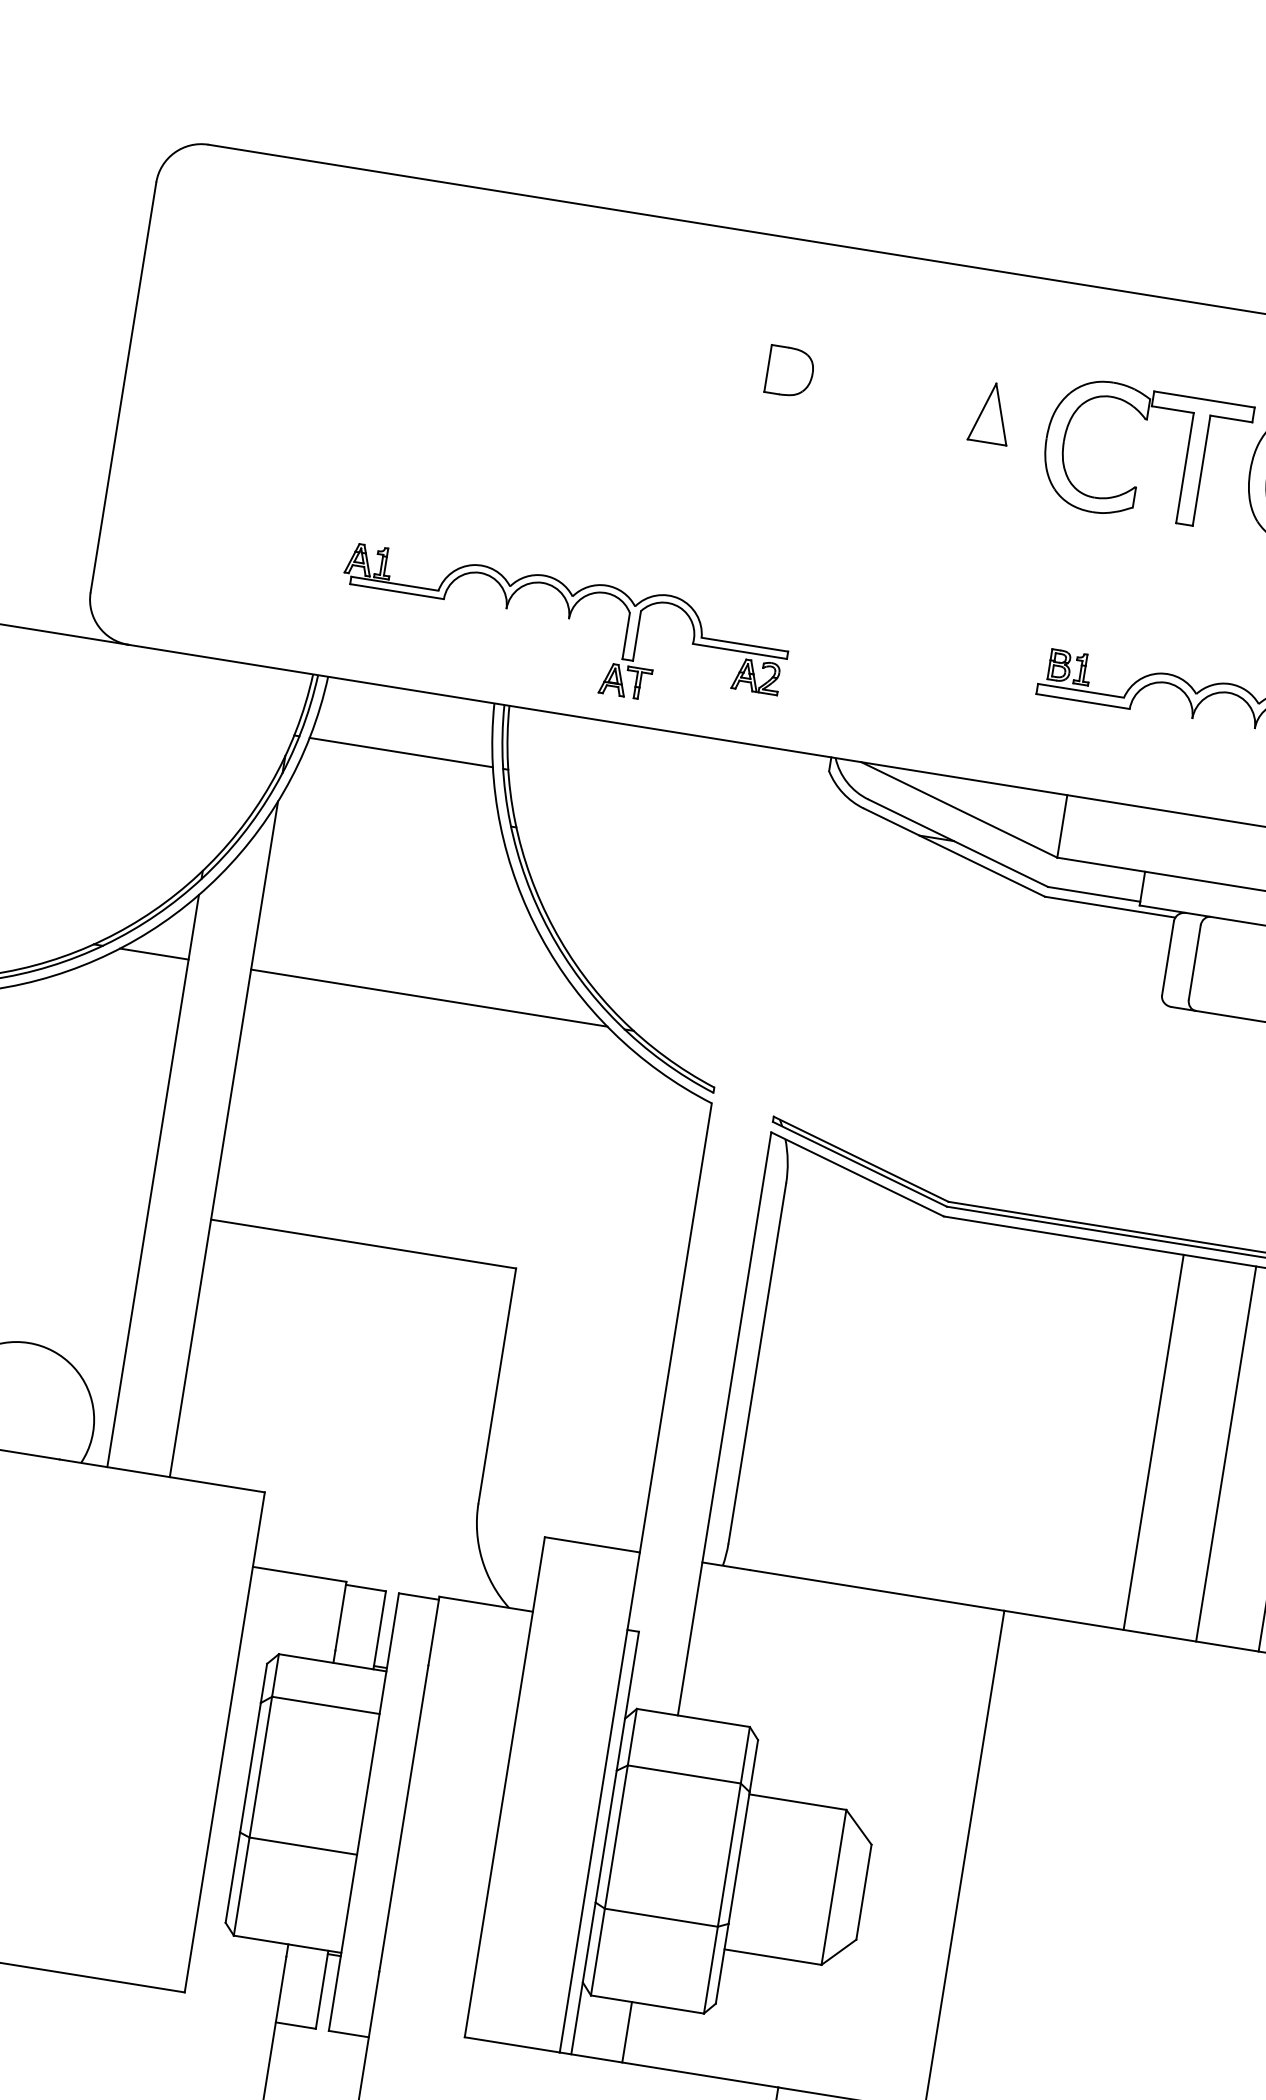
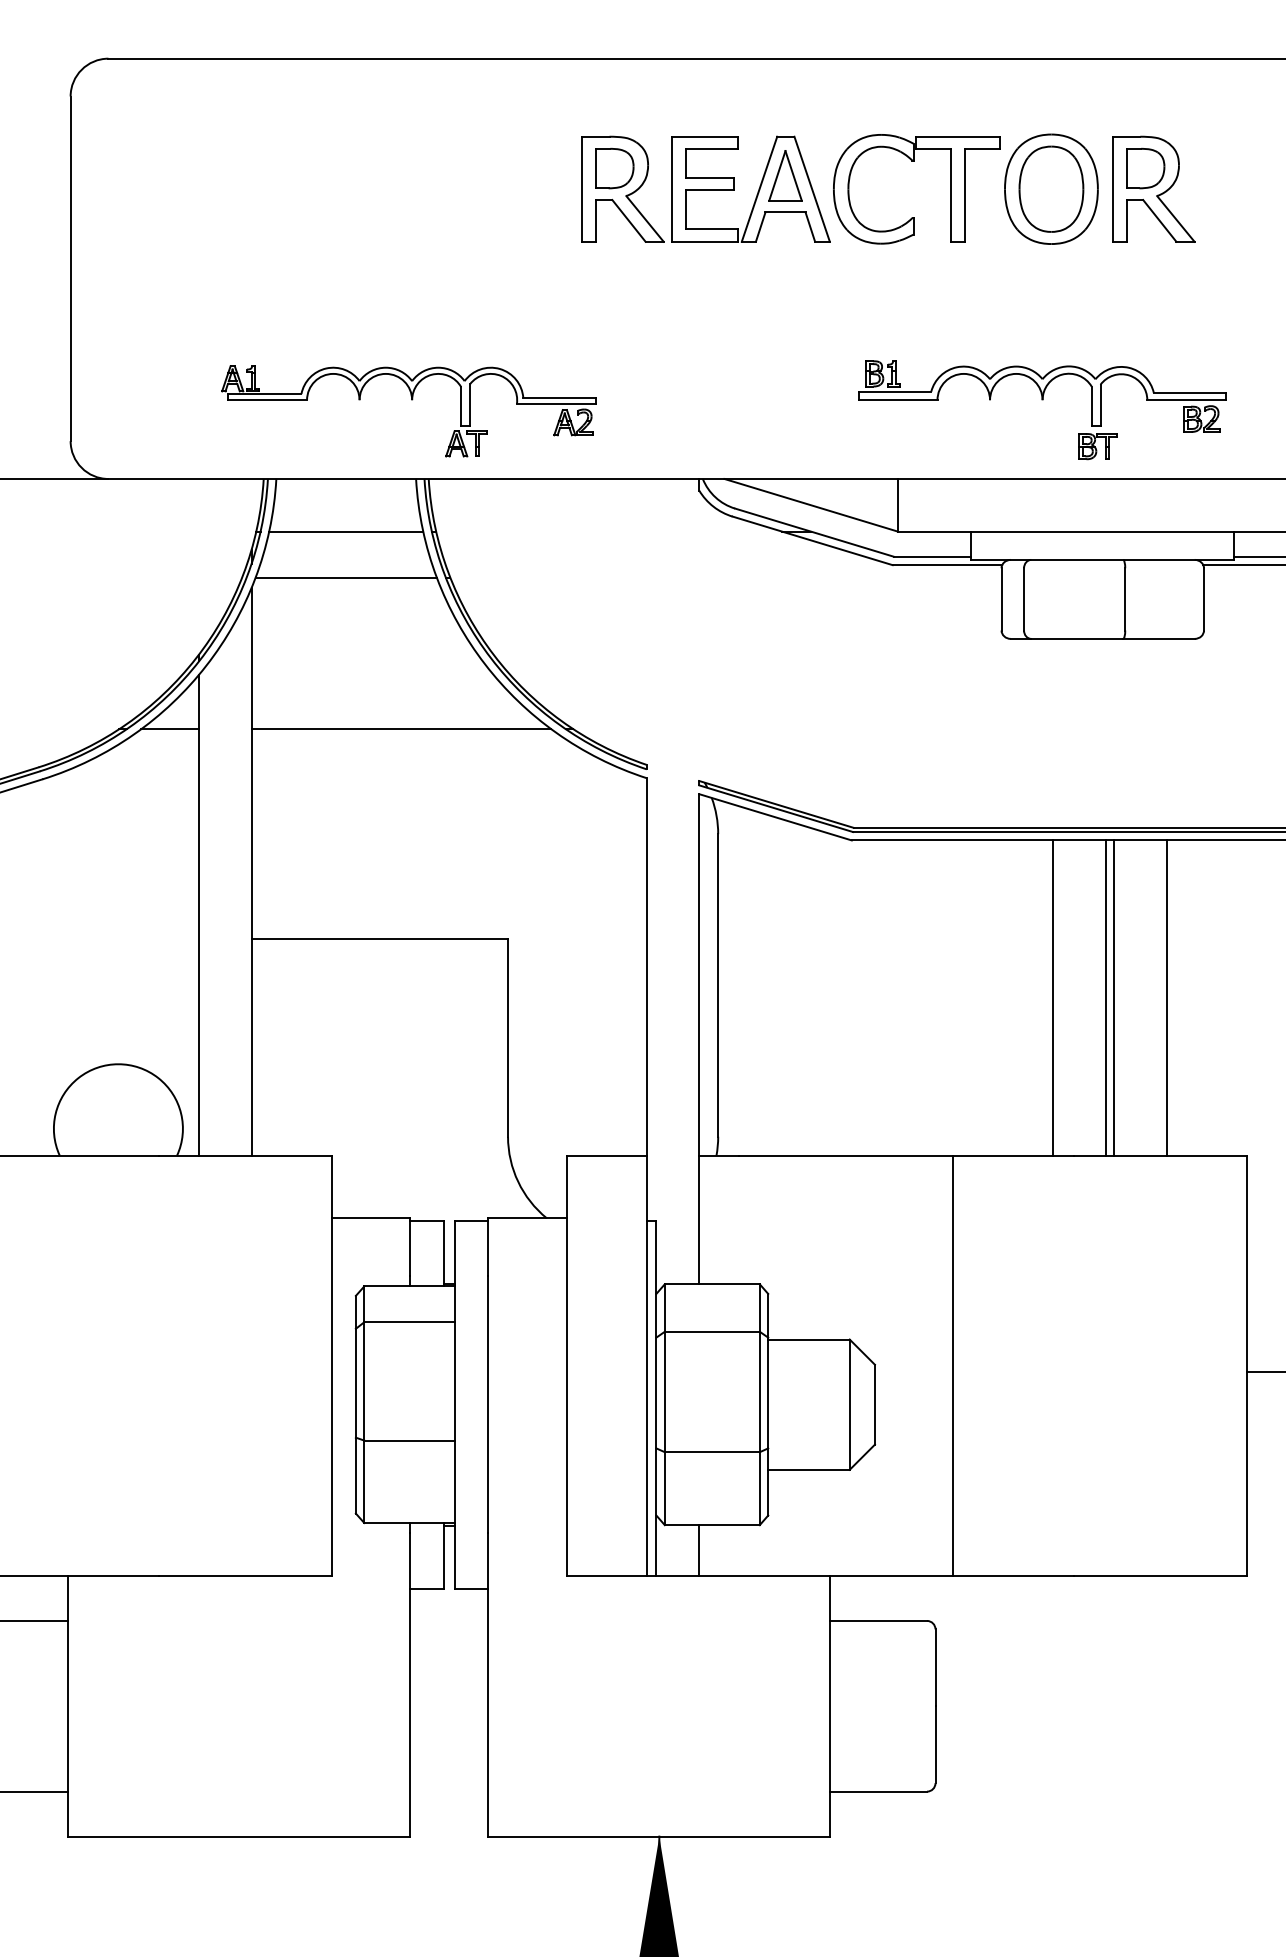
part: (894, 412) -> (705, 188), added
part: (568, 619) -> (411, 400), moved
line: (391, 807) -> (345, 577), added
line: (1215, 1451) -> (1105, 997), added

